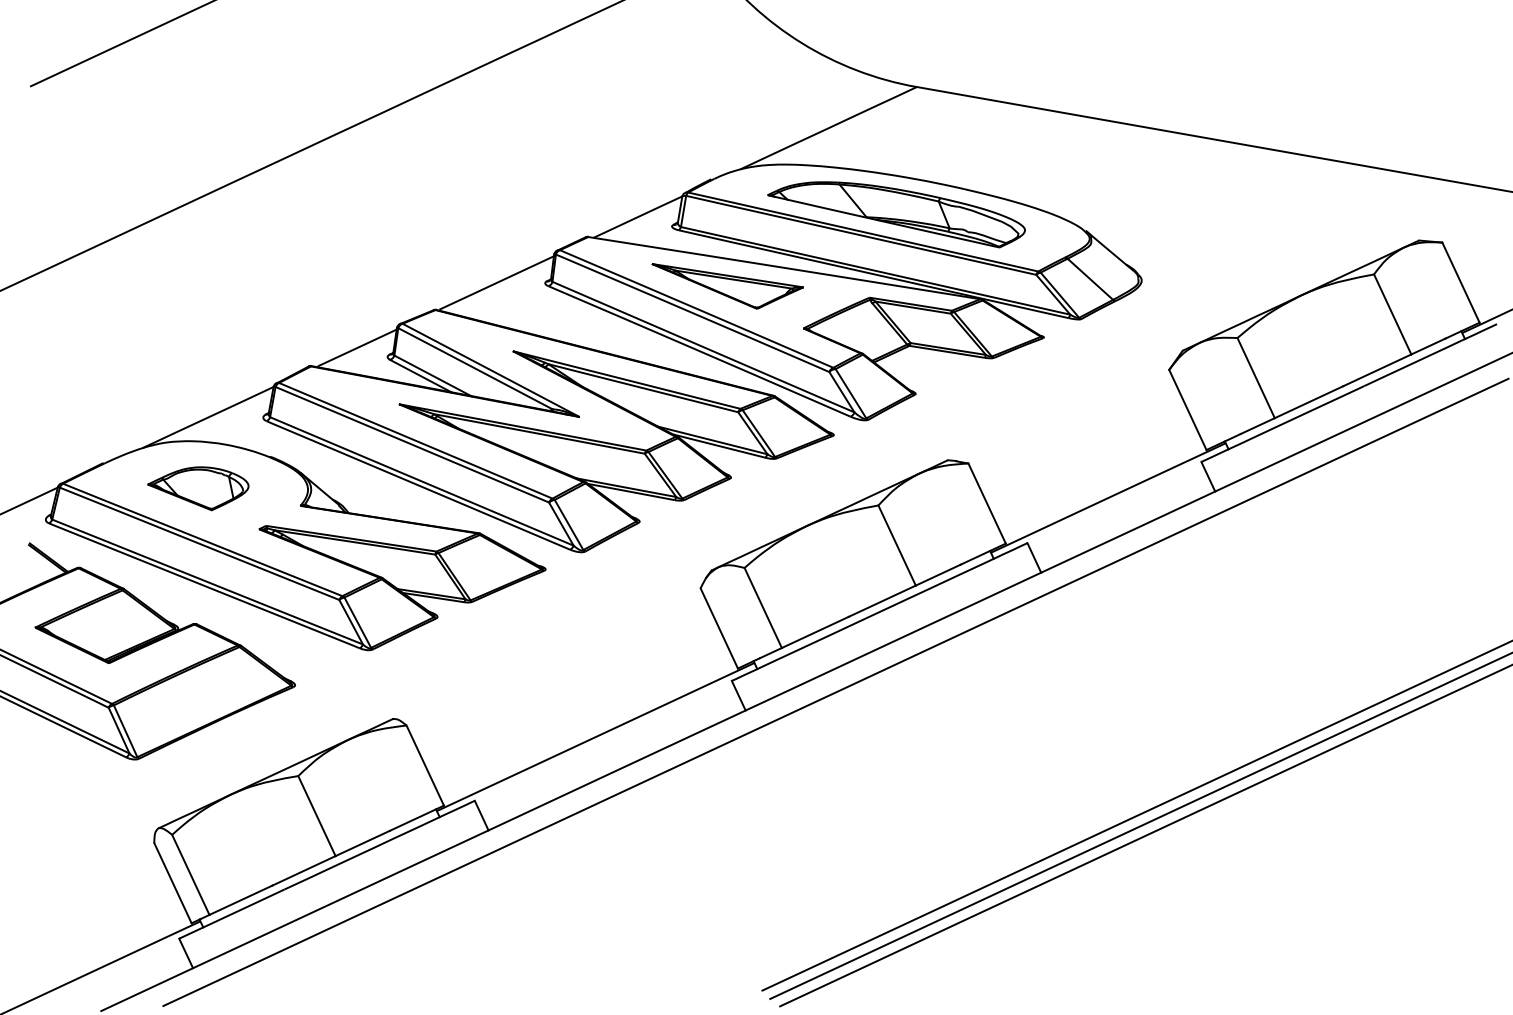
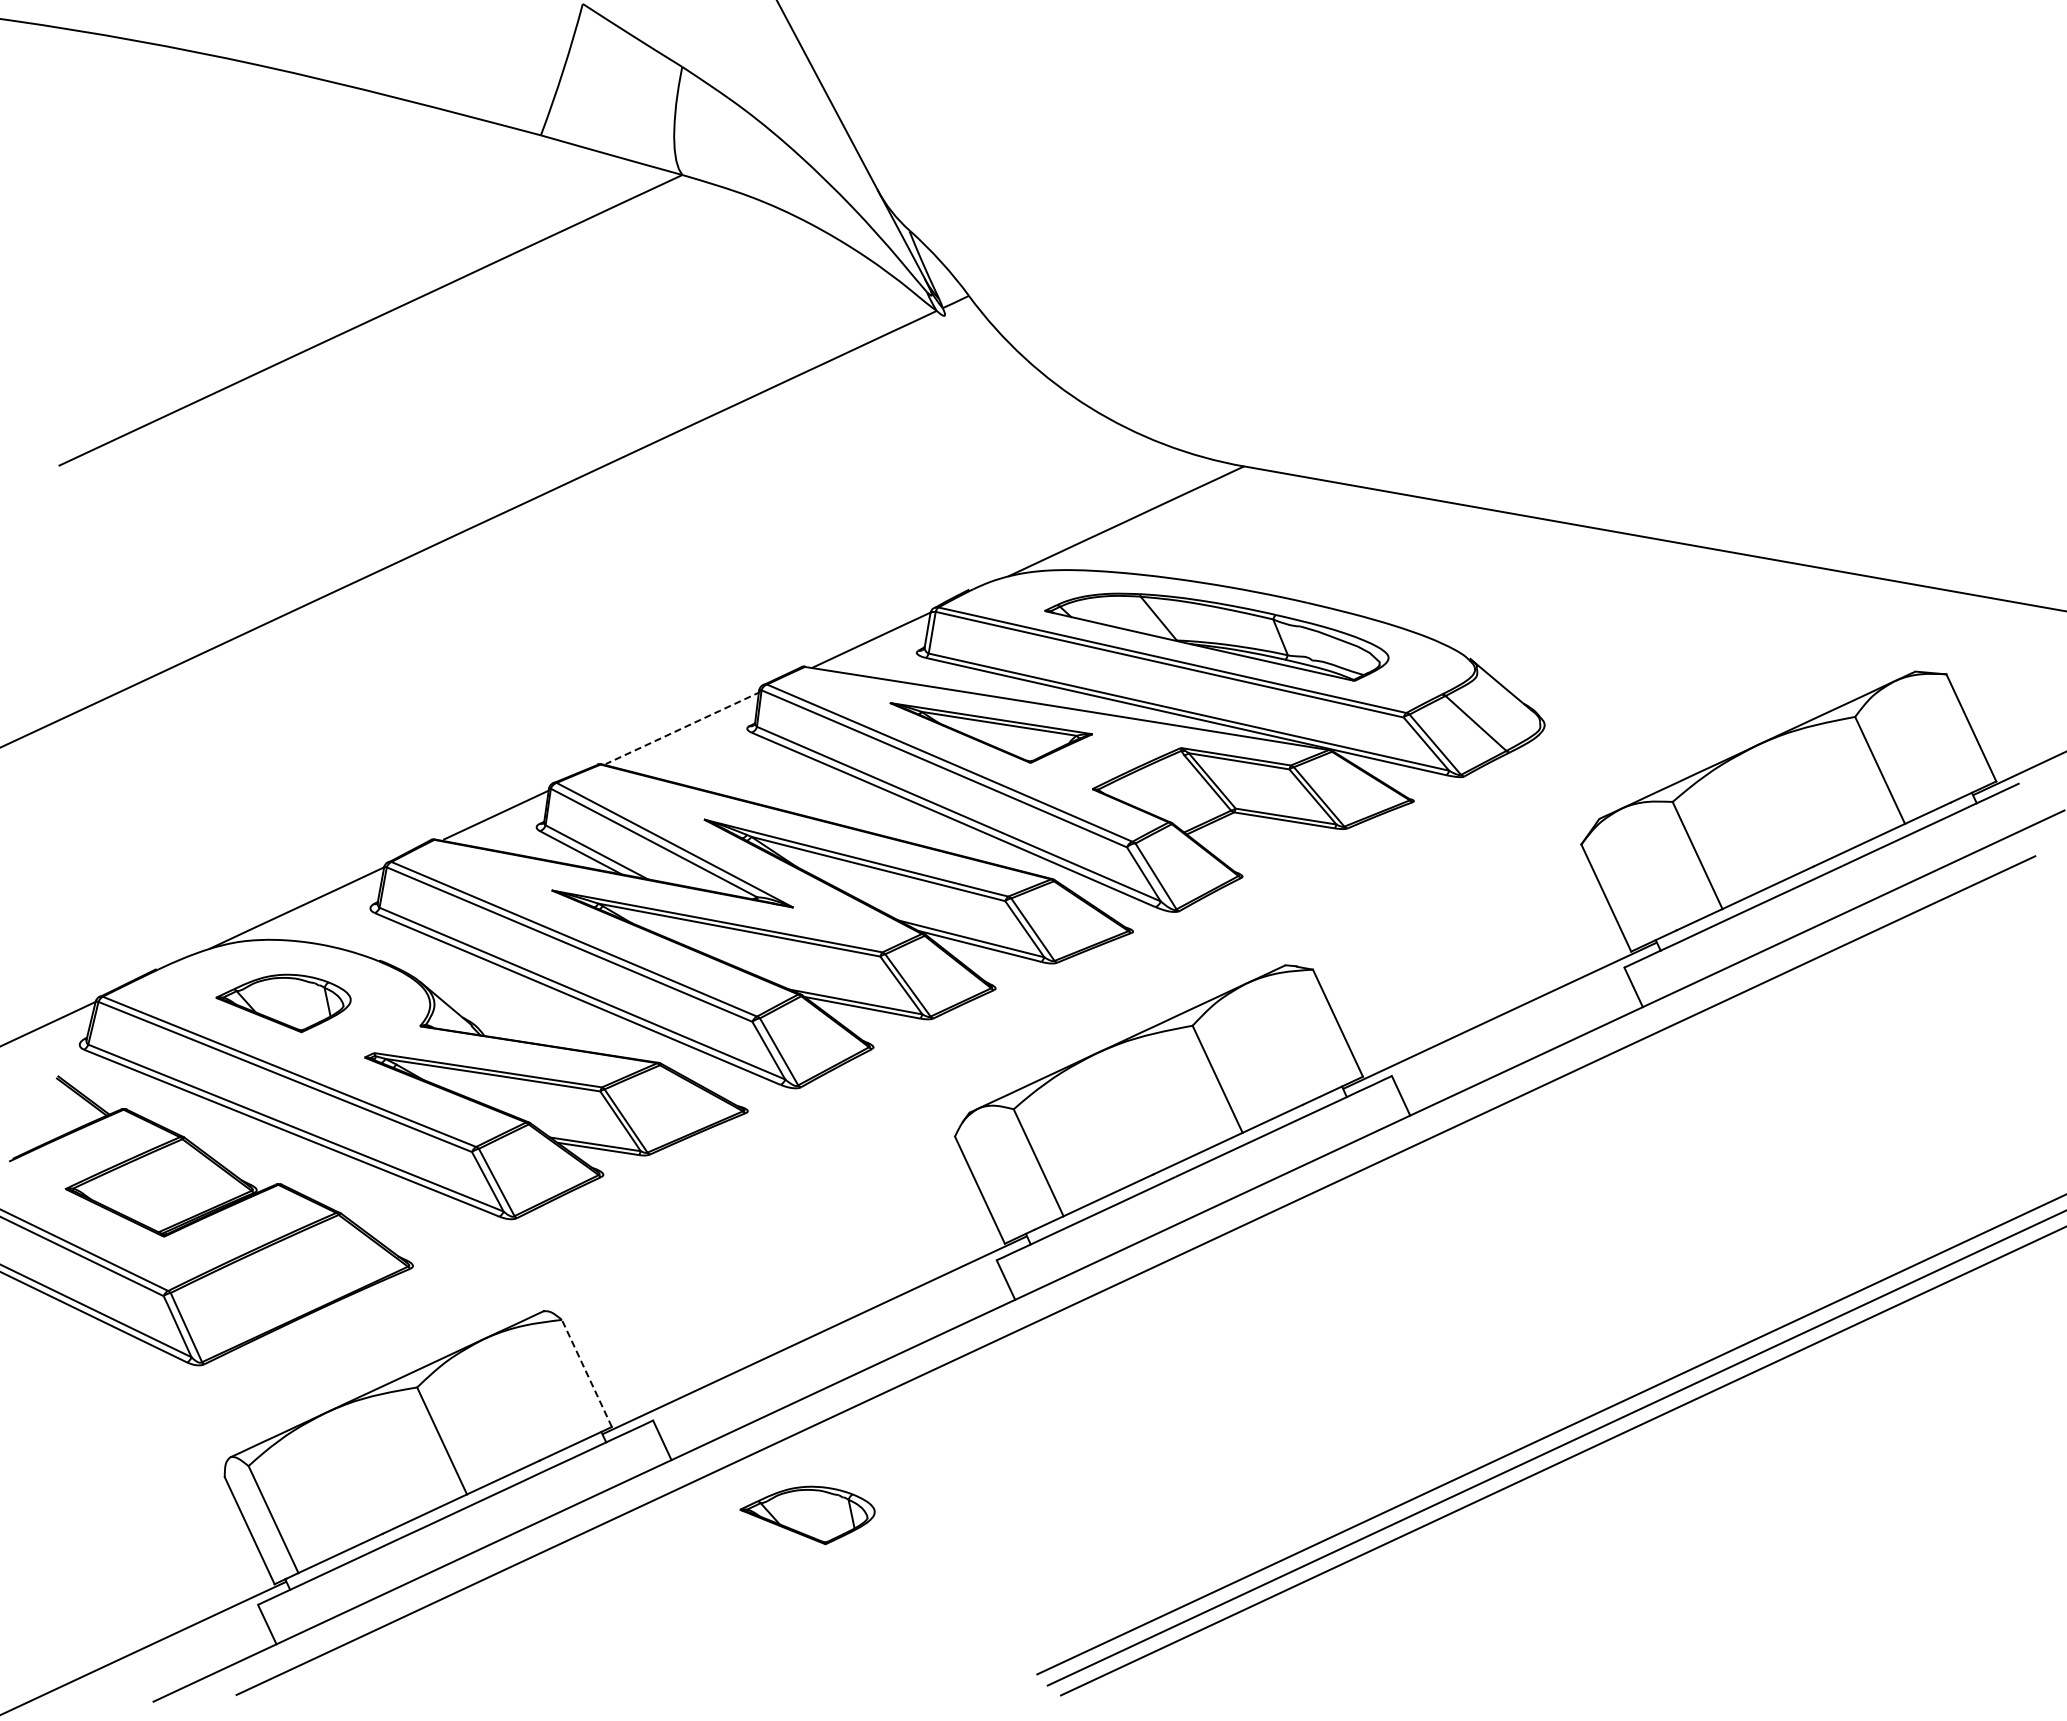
line: (497, 282) -> (683, 727), solid -> dashed
line: (424, 765) -> (586, 1373), solid -> dashed
part: (590, 871) -> (807, 1515), added

